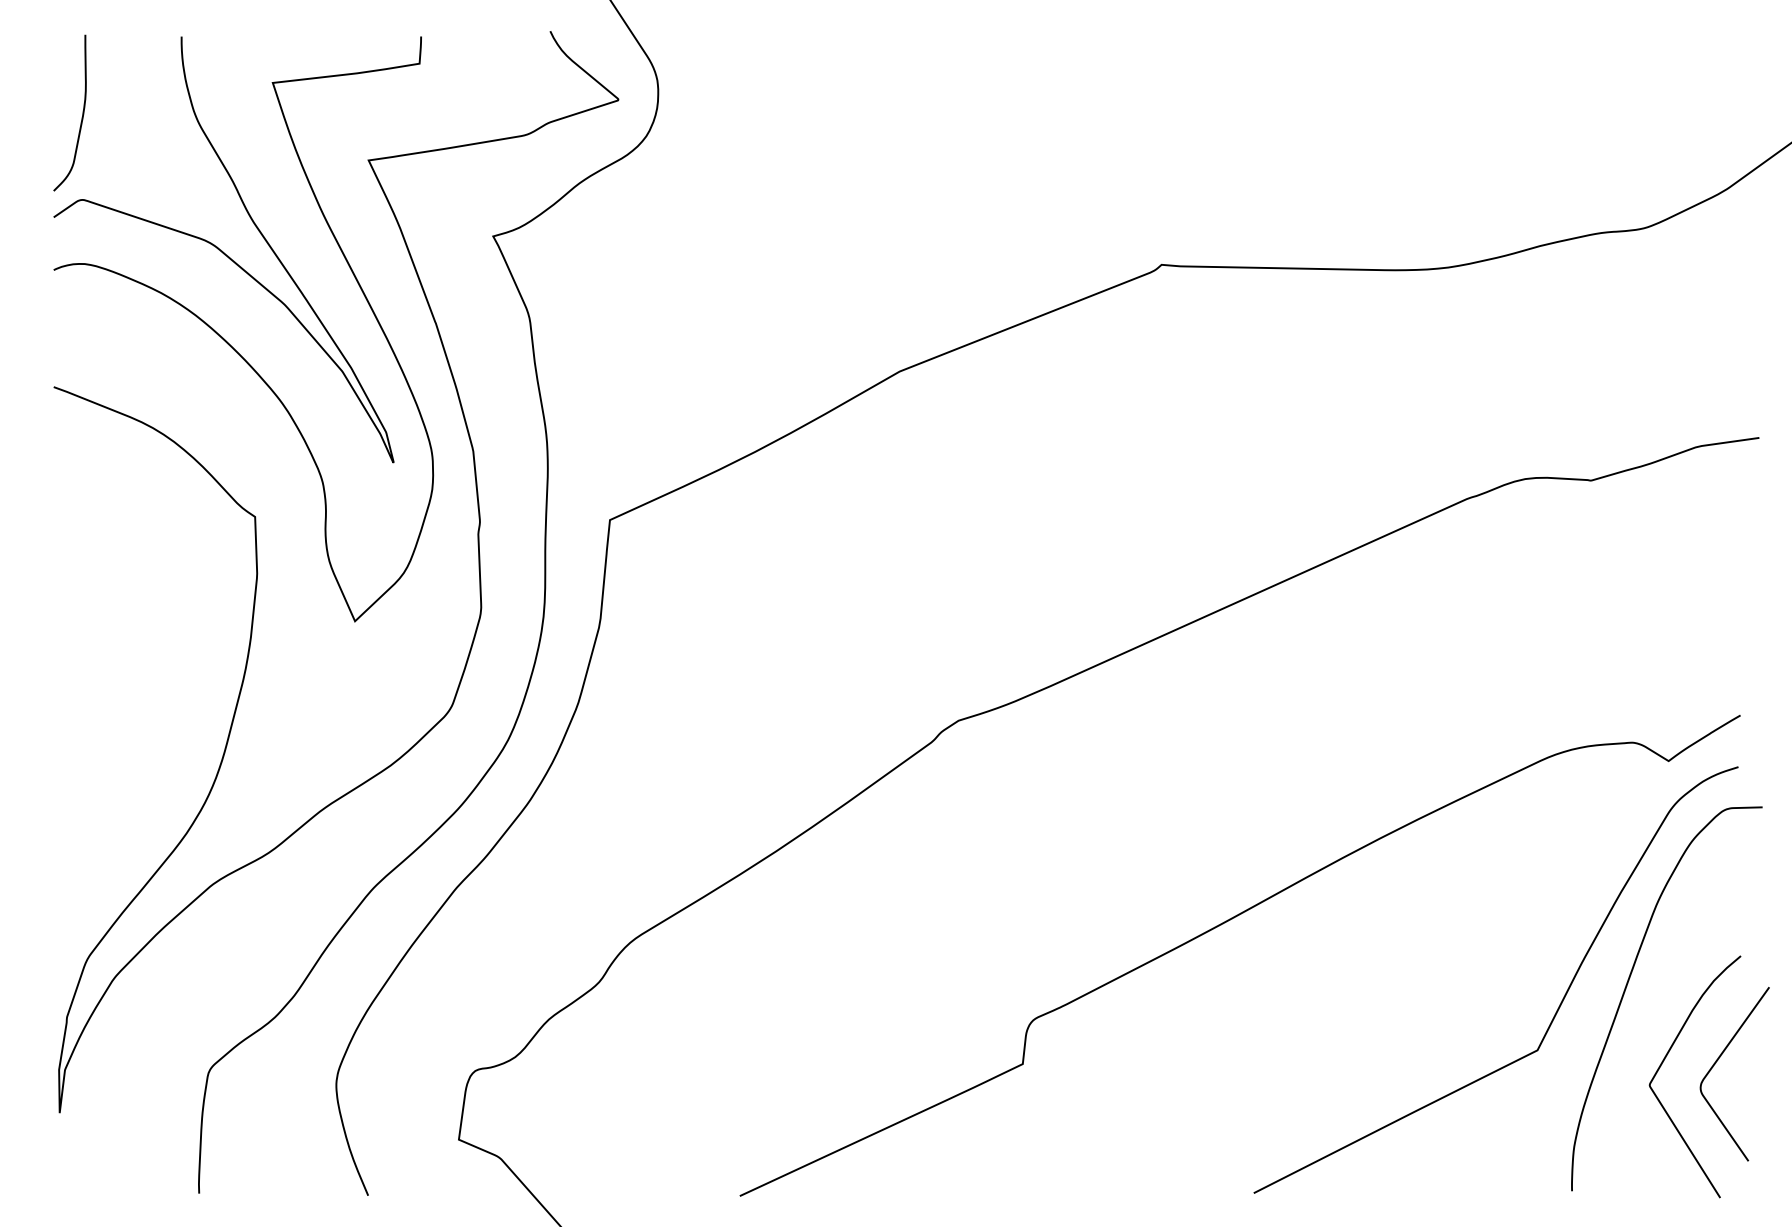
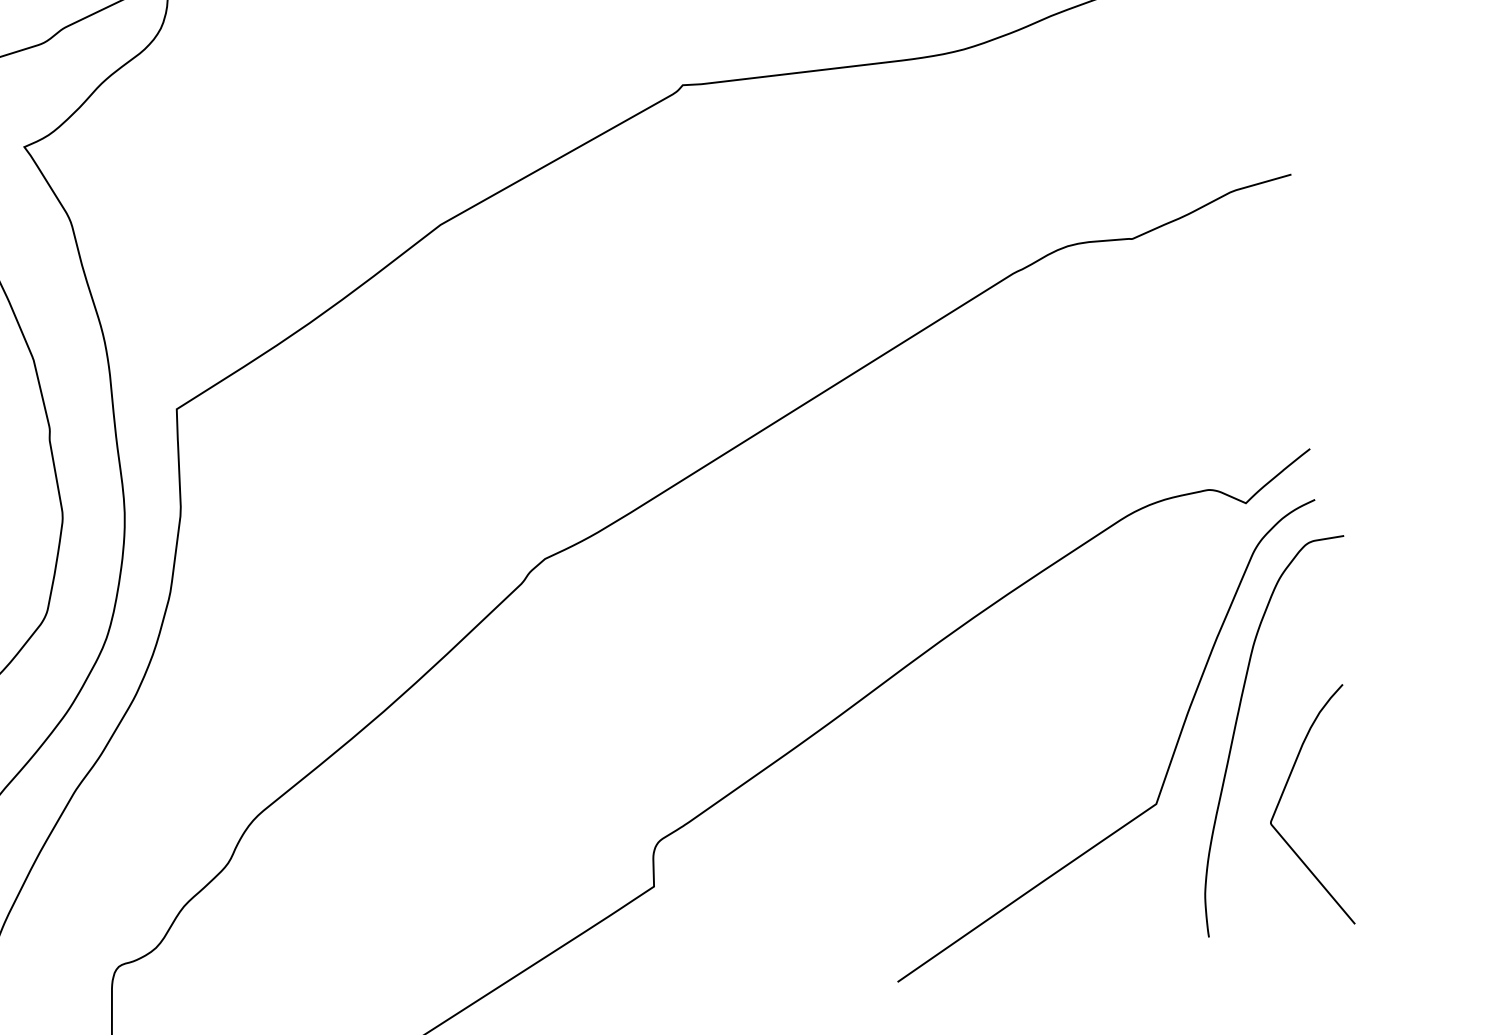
curve: (1716, 1063) -> (1333, 792), removed

